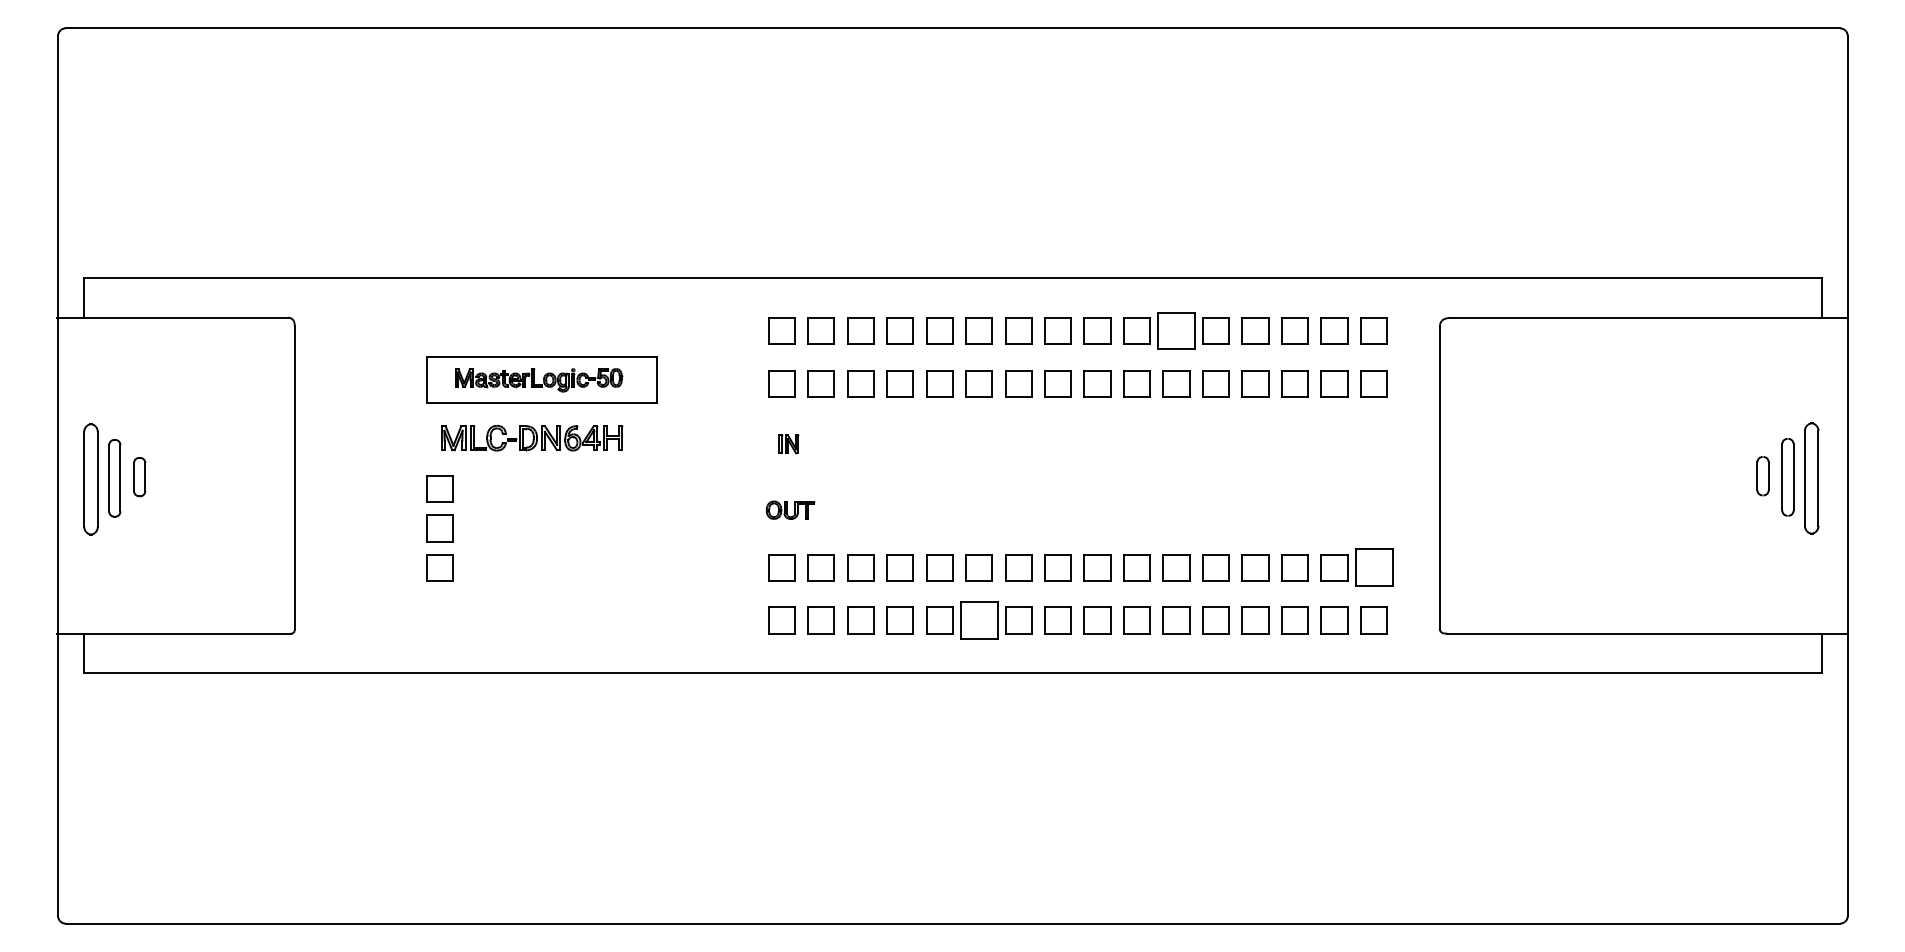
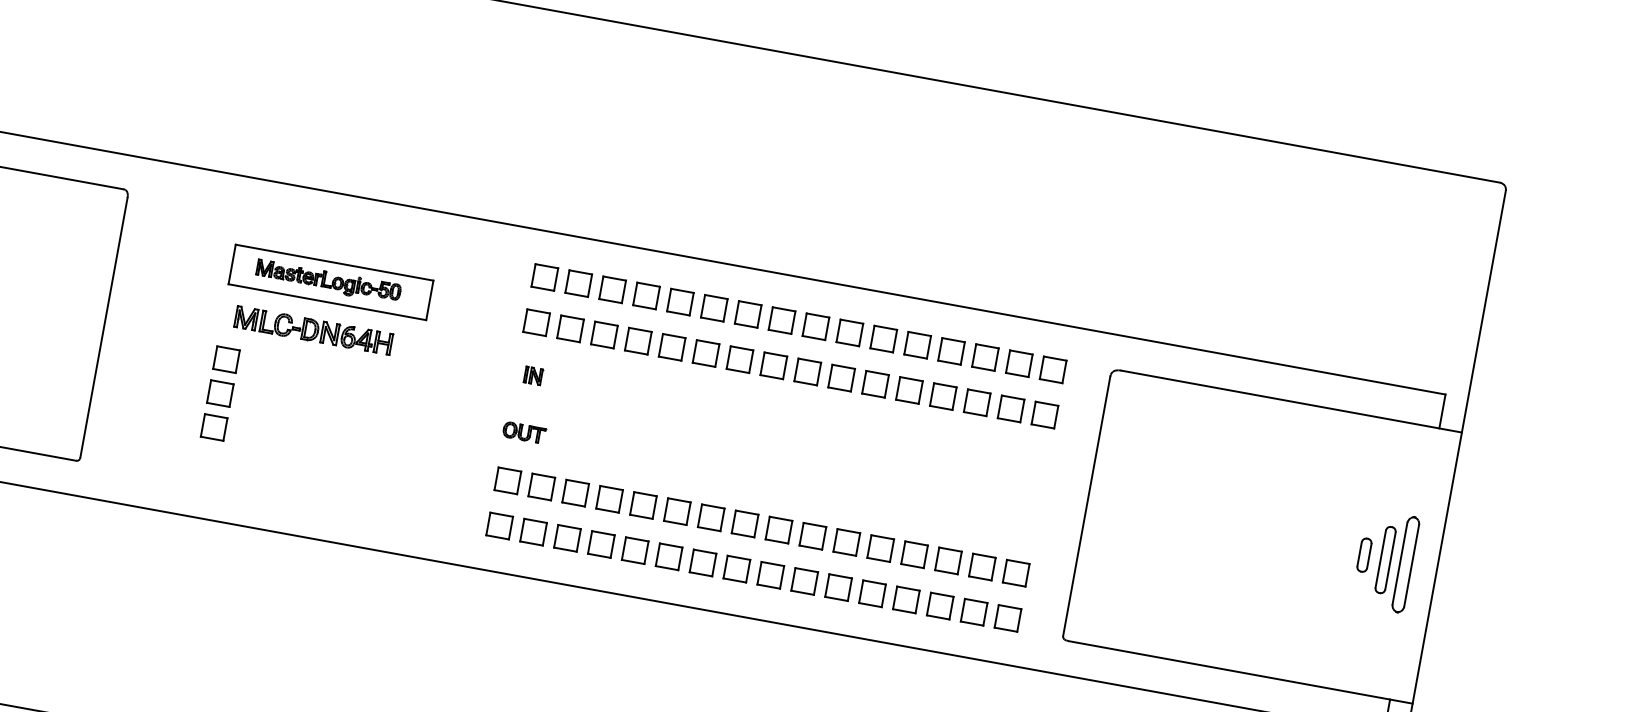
part: (1176, 330) -> (883, 338), size x0.71
part: (1373, 567) -> (1015, 572), size x0.71
part: (978, 620) -> (668, 556), size x0.71

